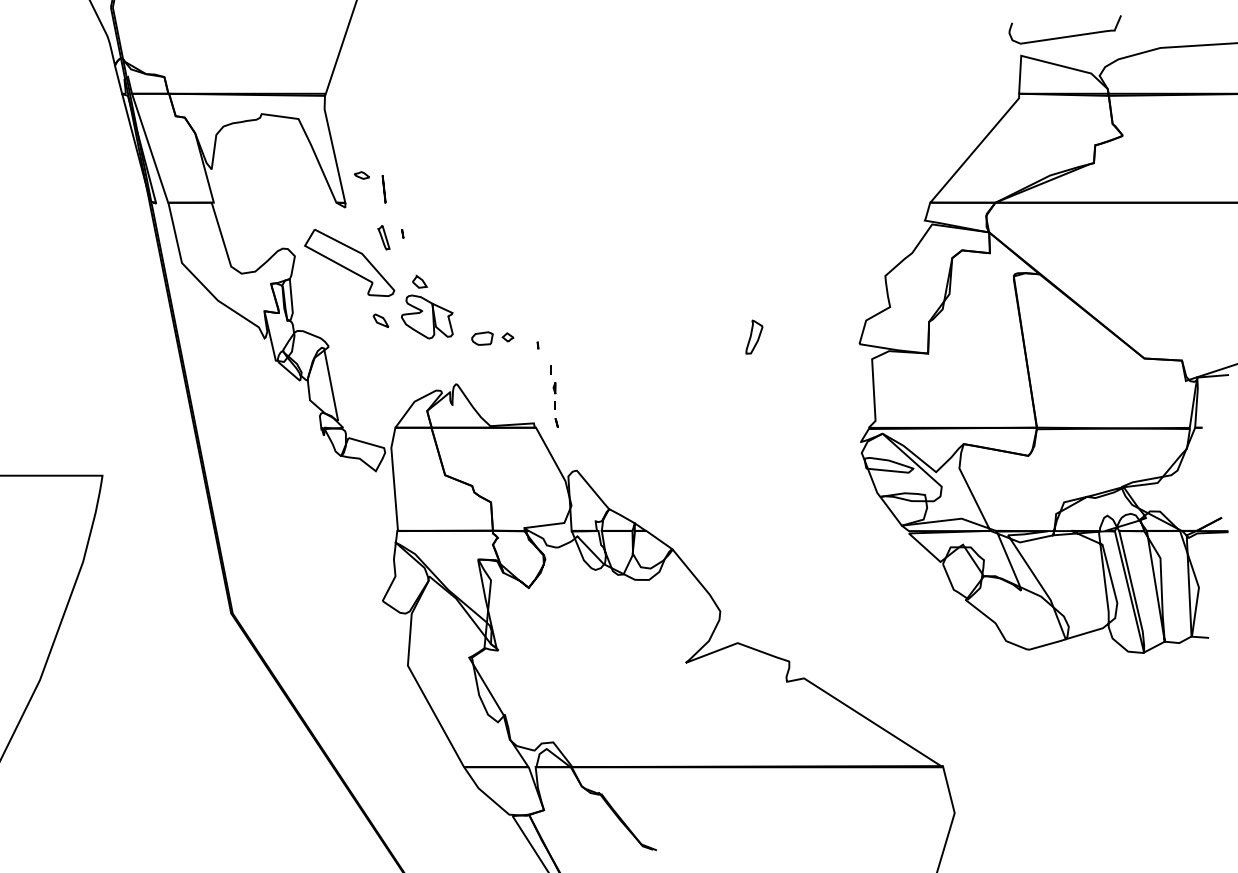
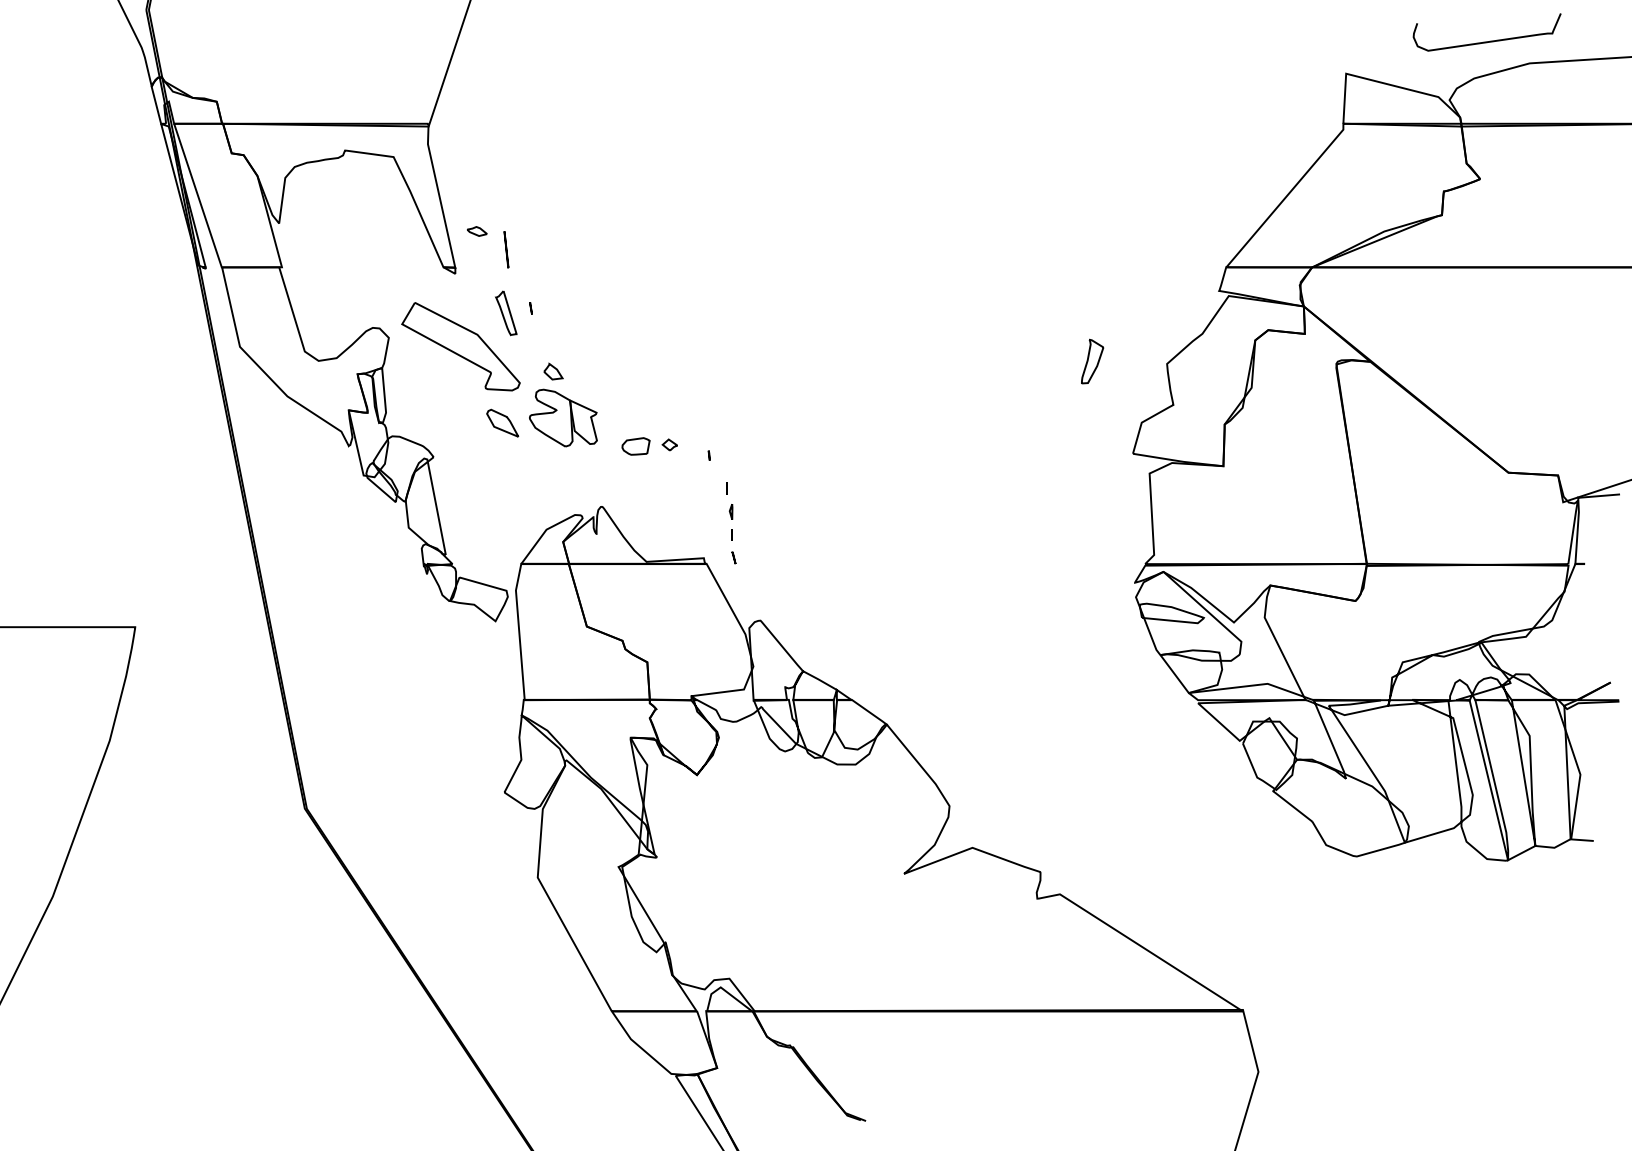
curve: (1067, 35) -> (1490, 40), moved
part: (383, 237) -> (505, 313), size x1.4
part: (380, 320) -> (501, 422), size x1.6
part: (754, 337) -> (1092, 361), moved

